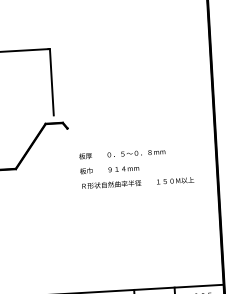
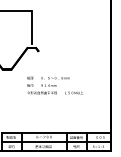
text: (135, 168) -> (54, 85), moved

